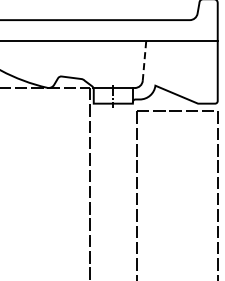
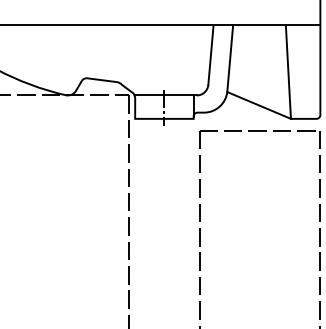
line: (144, 61) -> (210, 55), dashed -> solid
line: (157, 63) -> (230, 58), added
line: (196, 72) -> (288, 72), added

